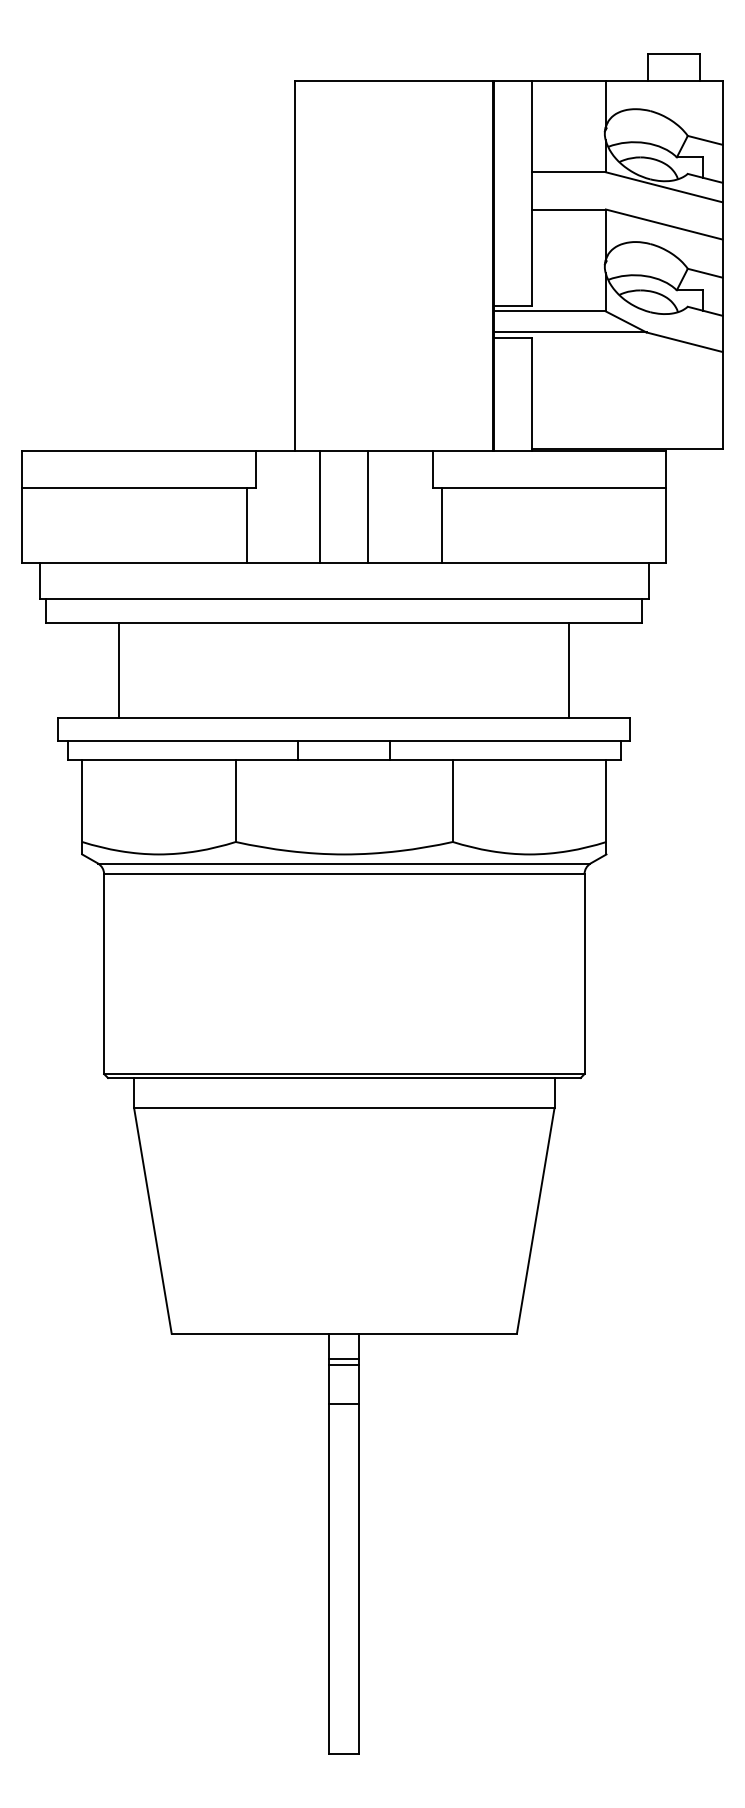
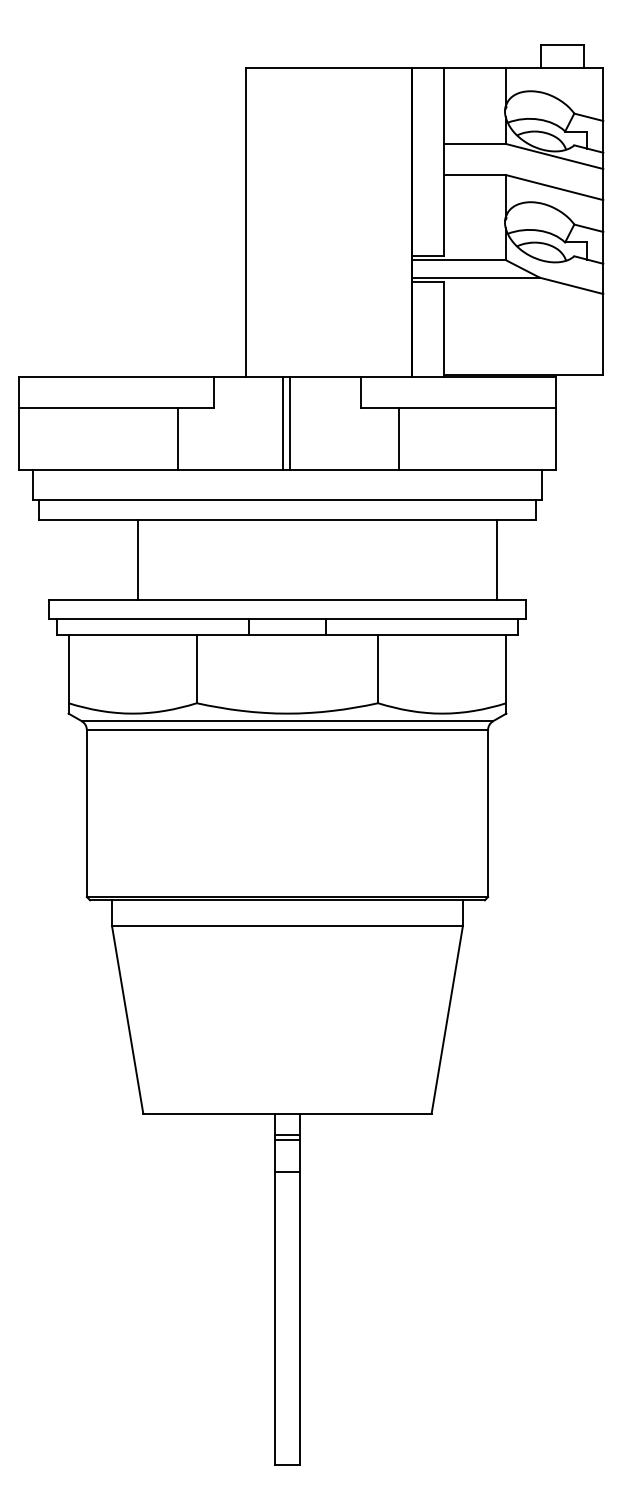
line: (320, 507) -> (289, 423), moved
line: (368, 507) -> (283, 423), moved
line: (246, 524) -> (177, 438), moved
line: (442, 524) -> (399, 438), moved
line: (119, 669) -> (137, 559), moved
line: (569, 669) -> (497, 559), moved

